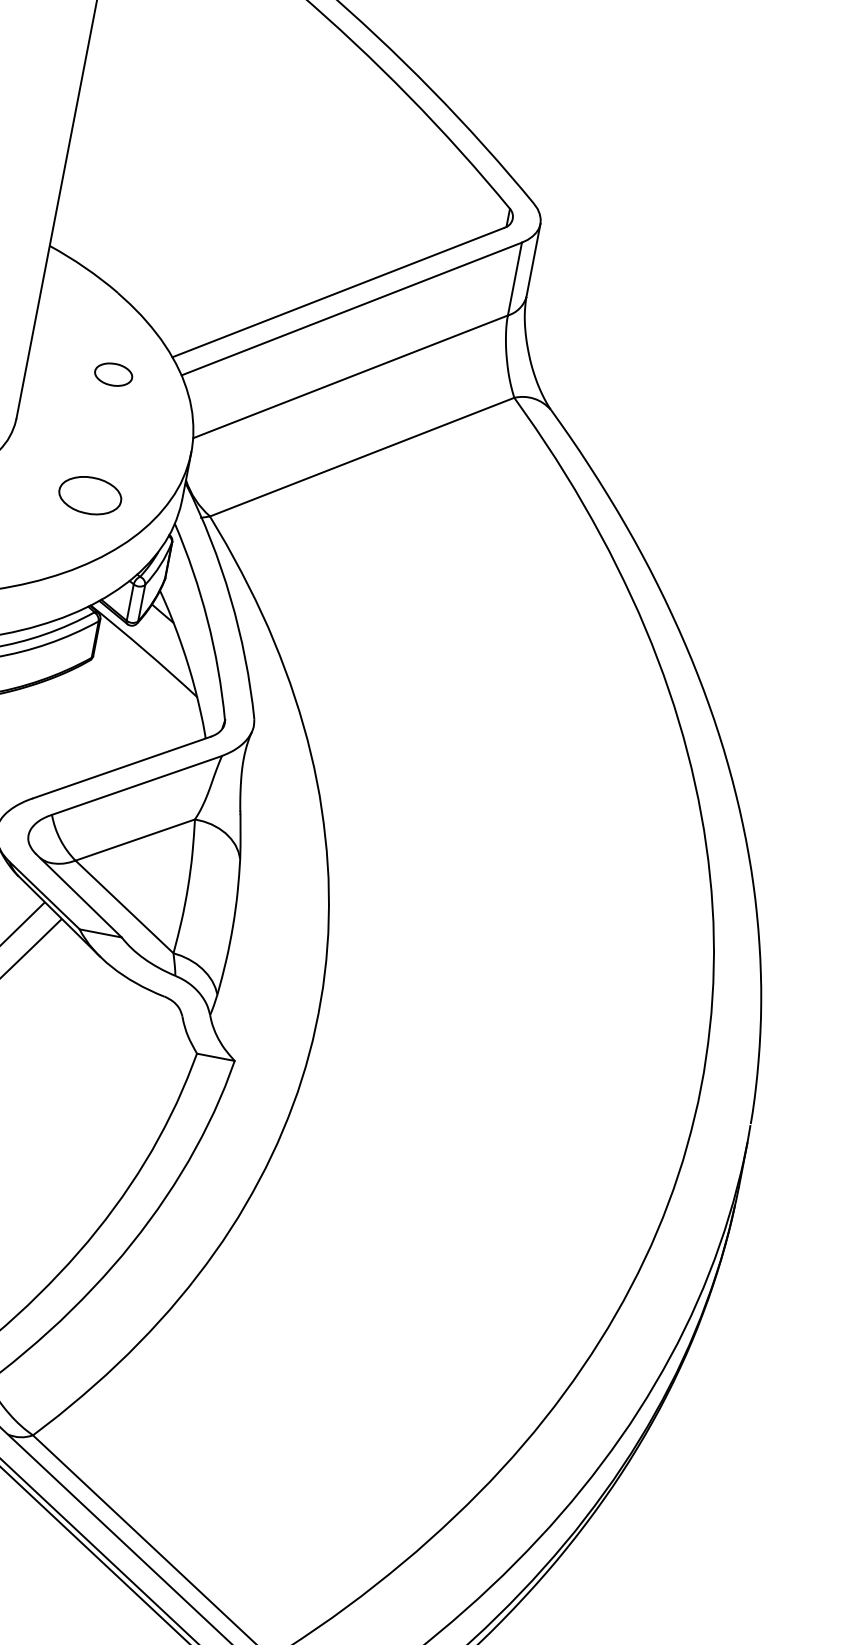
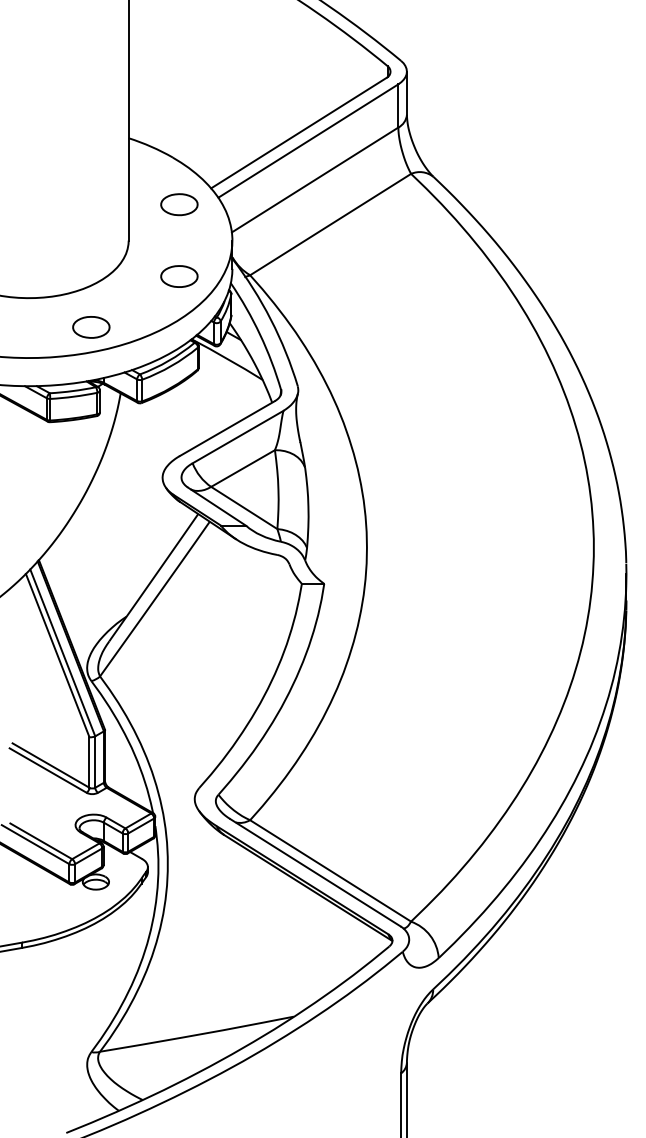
part: (113, 374) -> (179, 204), size x1.67

